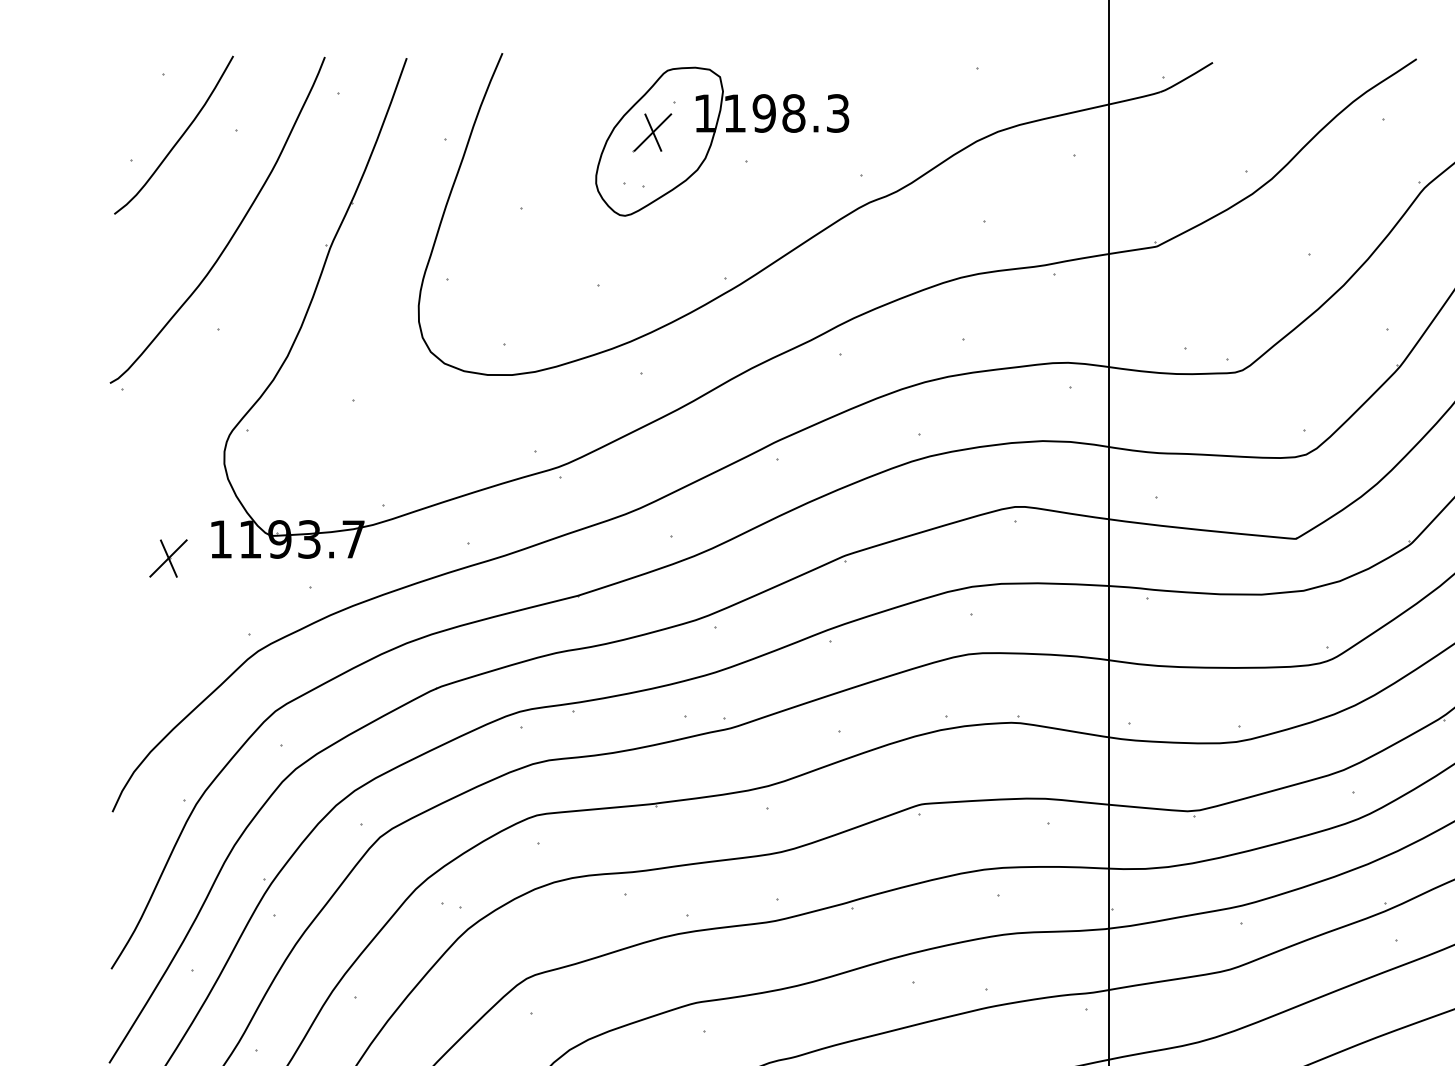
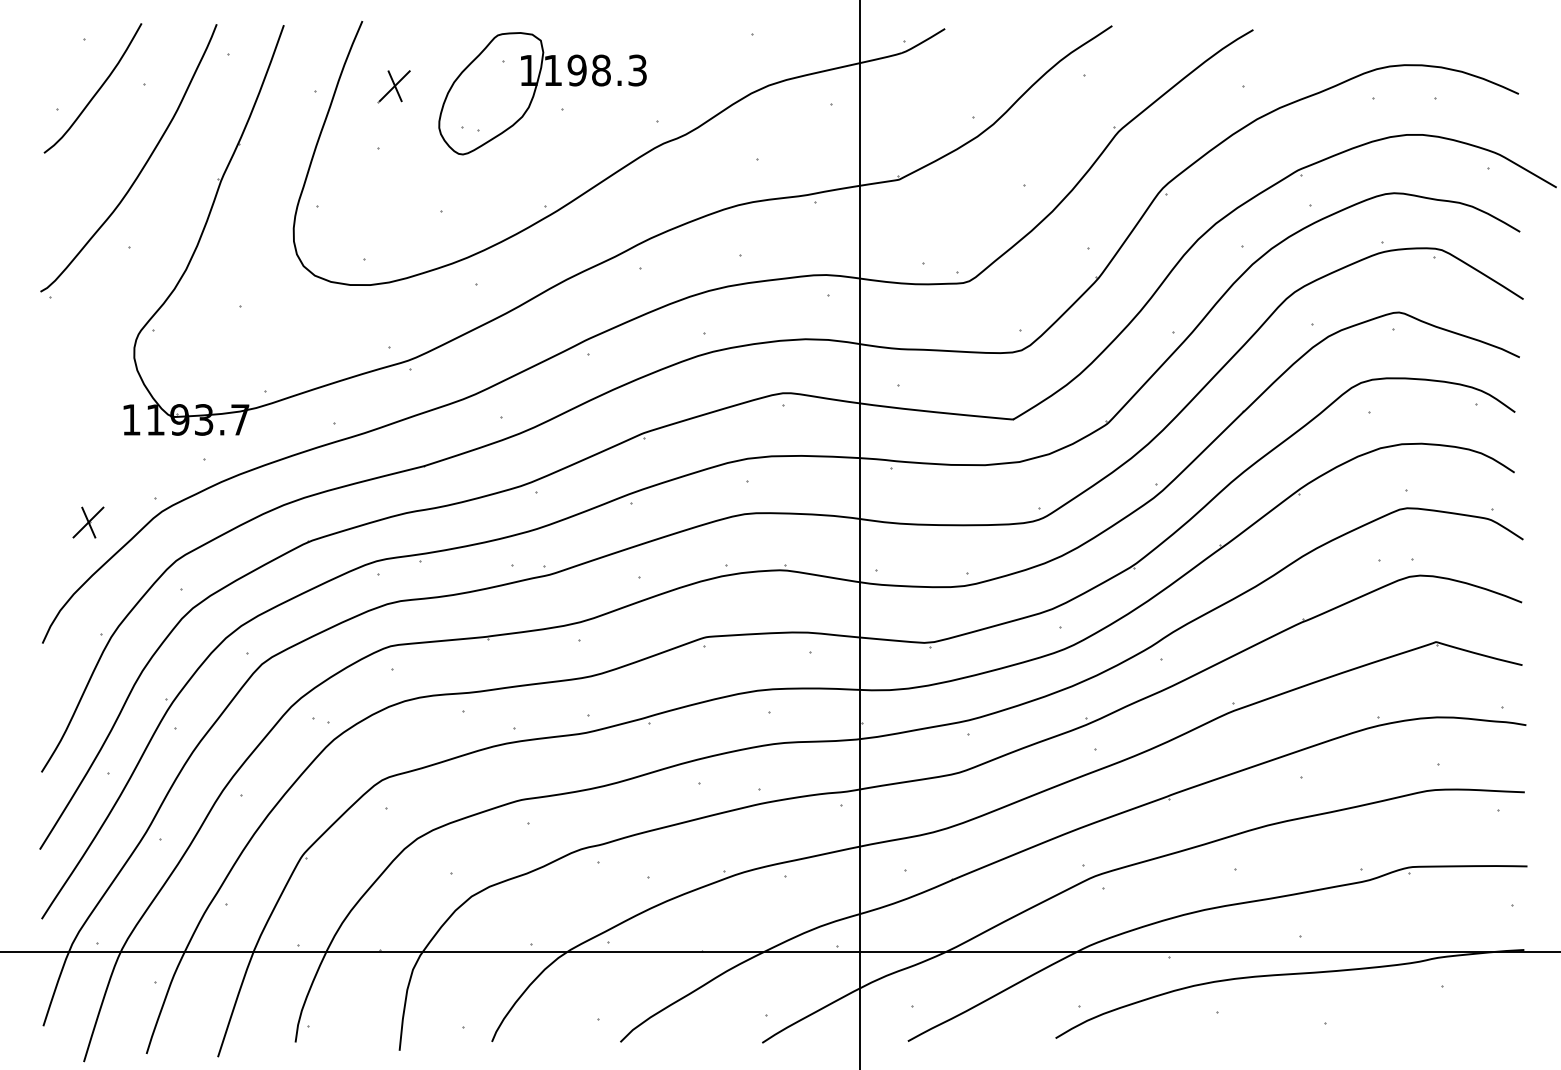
part: (651, 132) -> (393, 86), moved
part: (168, 558) -> (88, 522), moved

